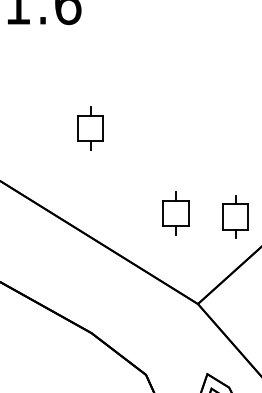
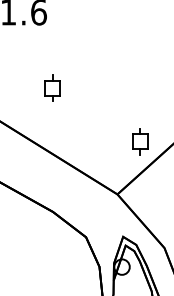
part: (176, 213) -> (104, 139), removed

